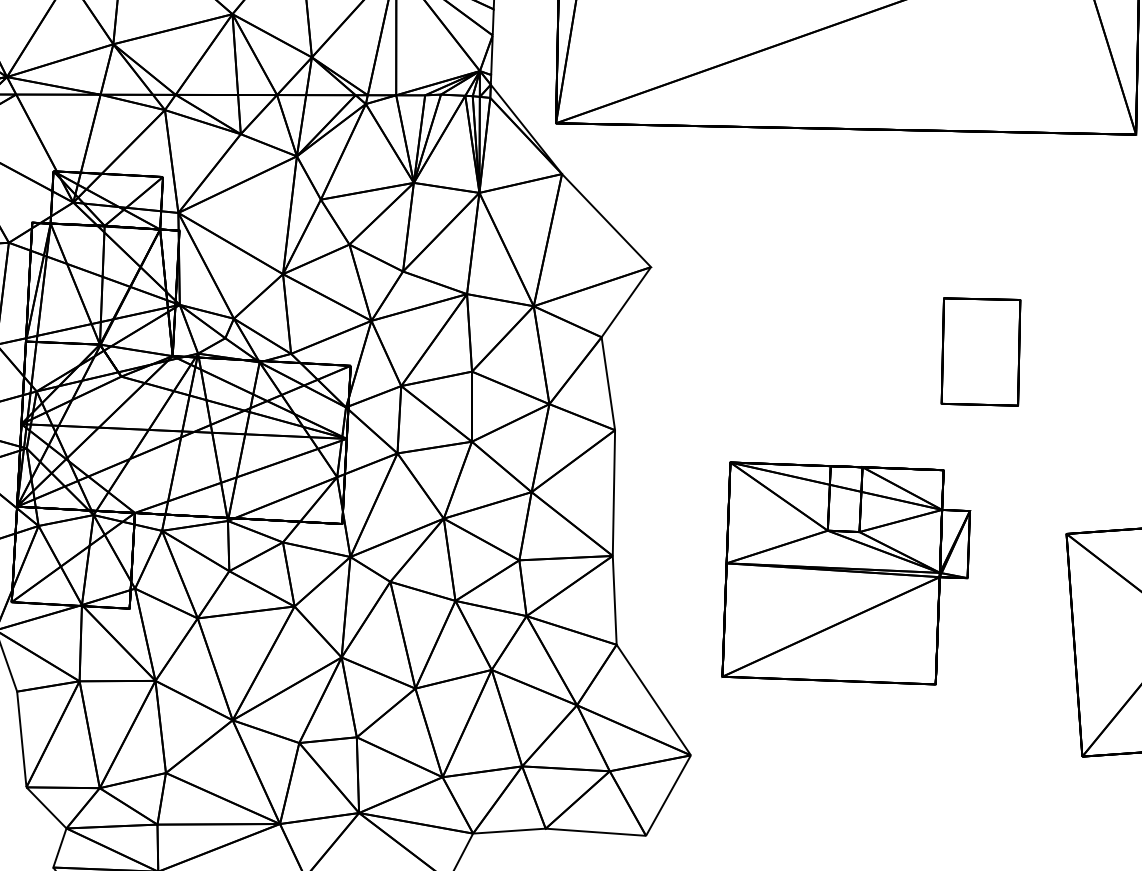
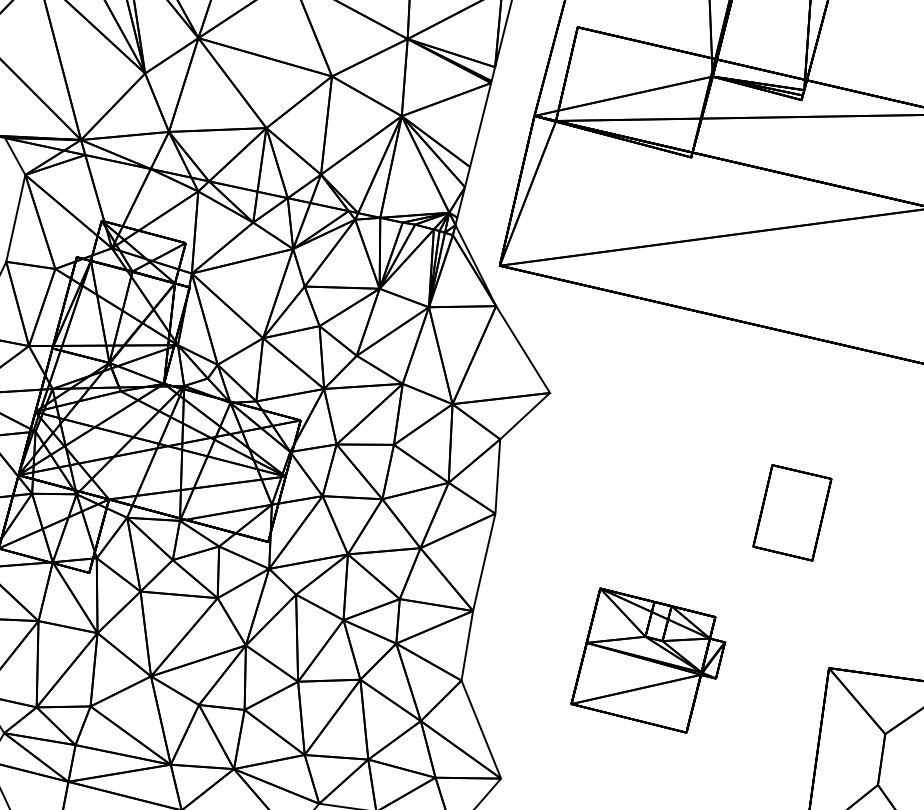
part: (841, 571) -> (648, 660), size x0.7

